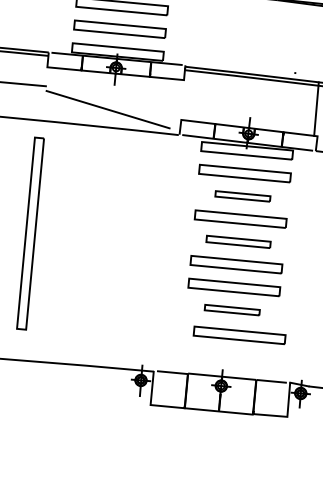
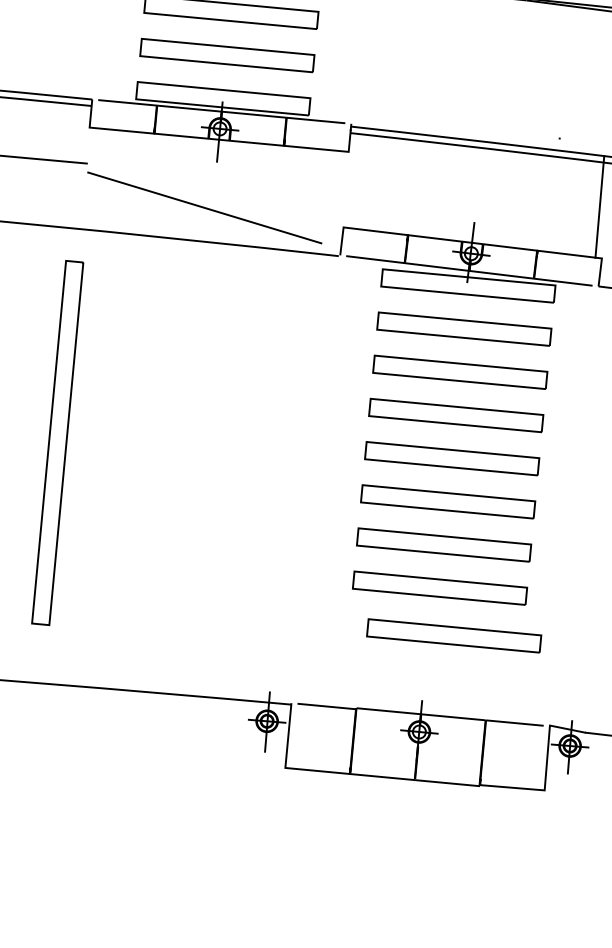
part: (242, 196) -> (459, 372), size x1.67
part: (238, 241) -> (451, 457), size x1.43
part: (232, 309) -> (440, 586), size x1.67

